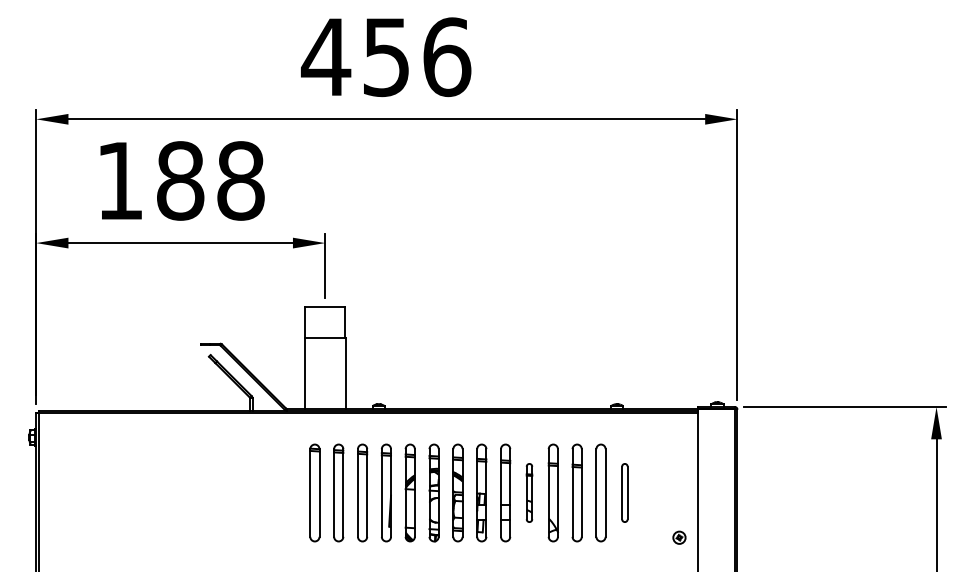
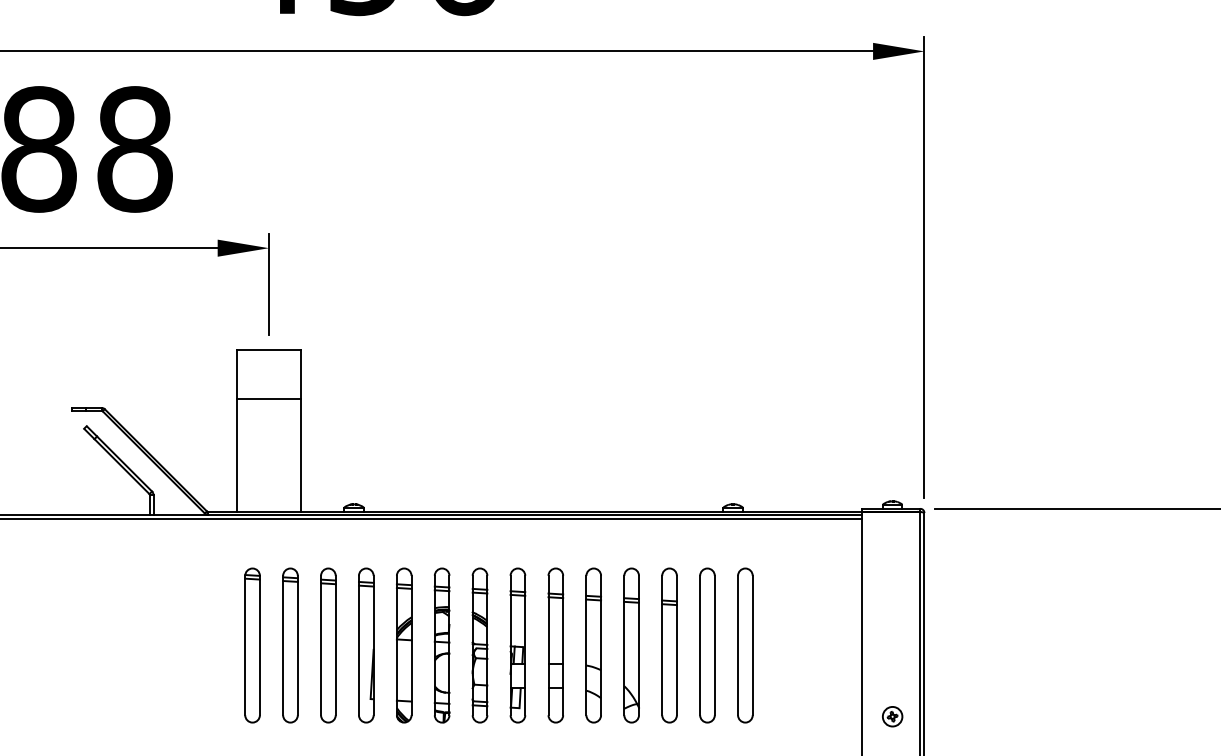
part: (529, 492) -> (593, 644), size x1.67
part: (624, 492) -> (744, 644), size x1.67
part: (679, 537) -> (892, 716), moved

